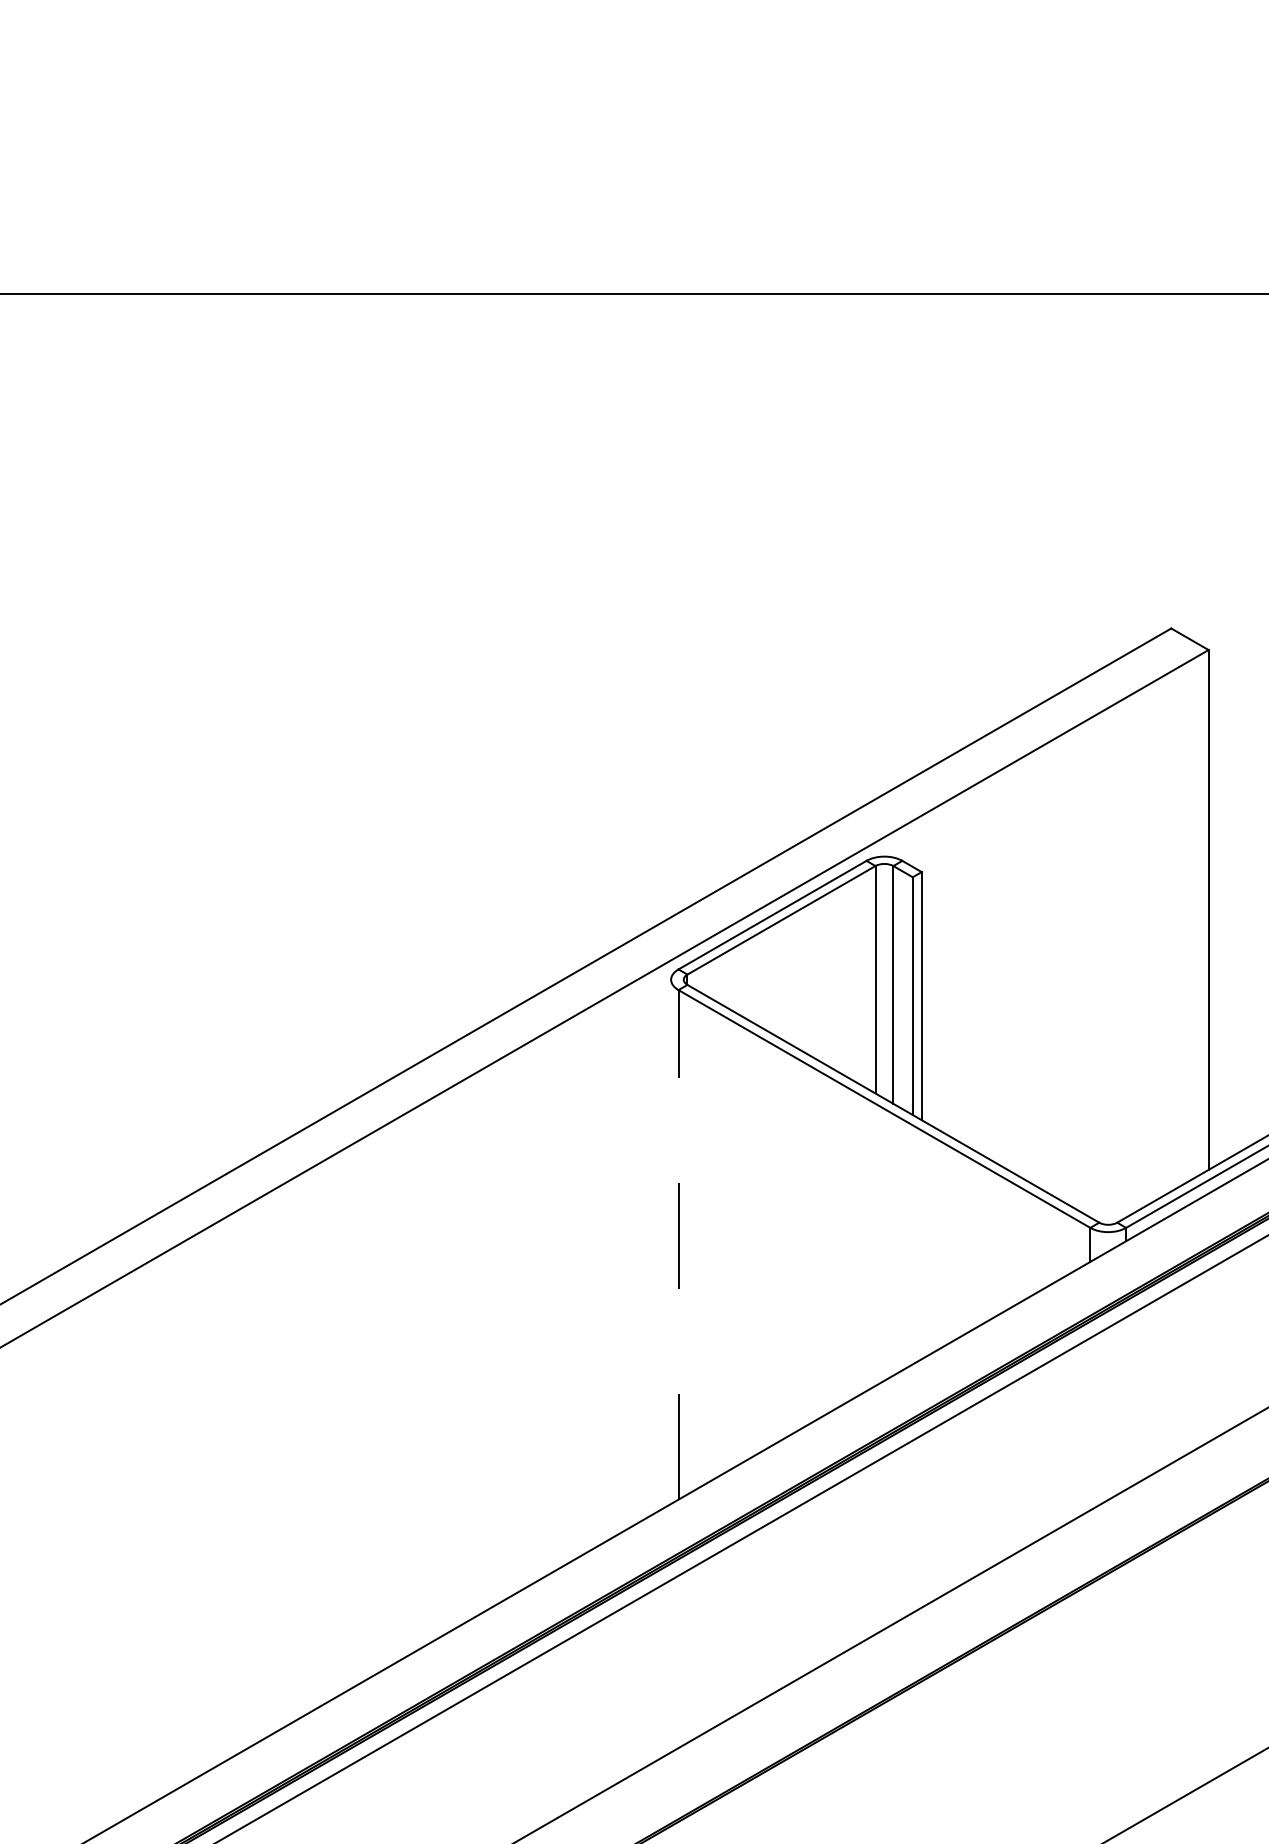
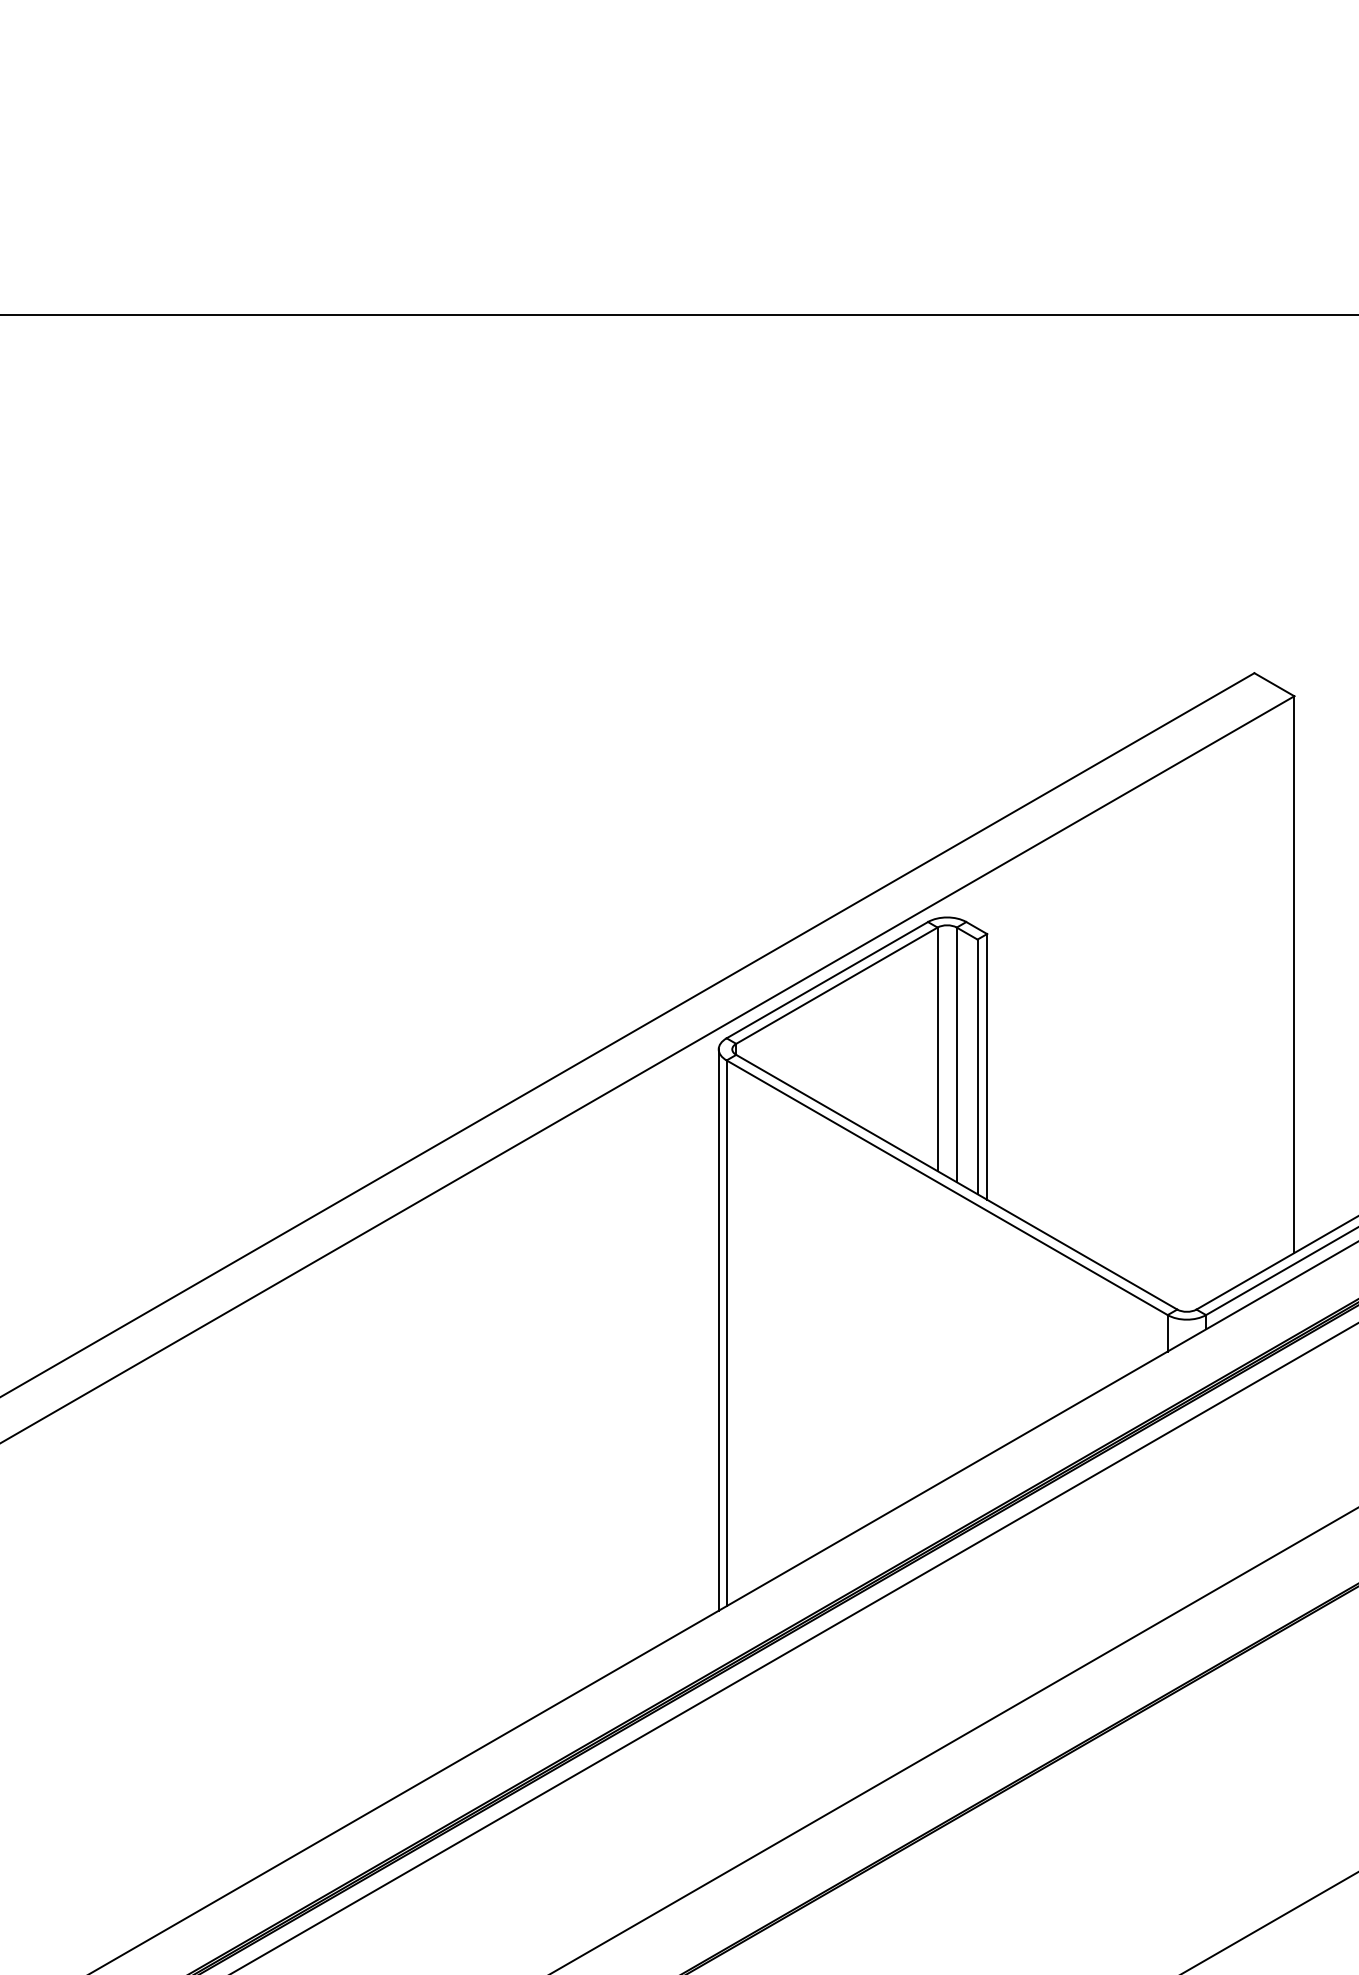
line: (670, 1241) -> (718, 1329), added
line: (678, 1245) -> (726, 1333), dashed -> solid

